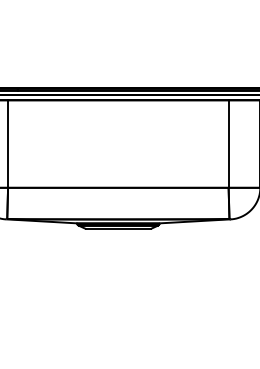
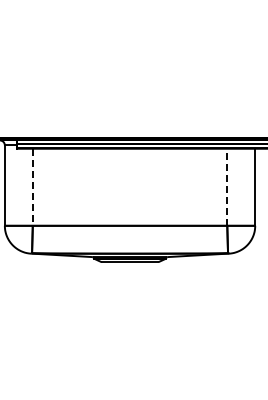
line: (7, 144) -> (32, 187), solid -> dashed
line: (228, 144) -> (227, 187), solid -> dashed

